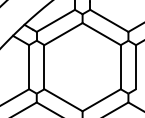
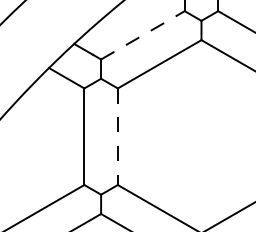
line: (56, 20) -> (144, 34), solid -> dashed
line: (44, 67) -> (118, 137), solid -> dashed

